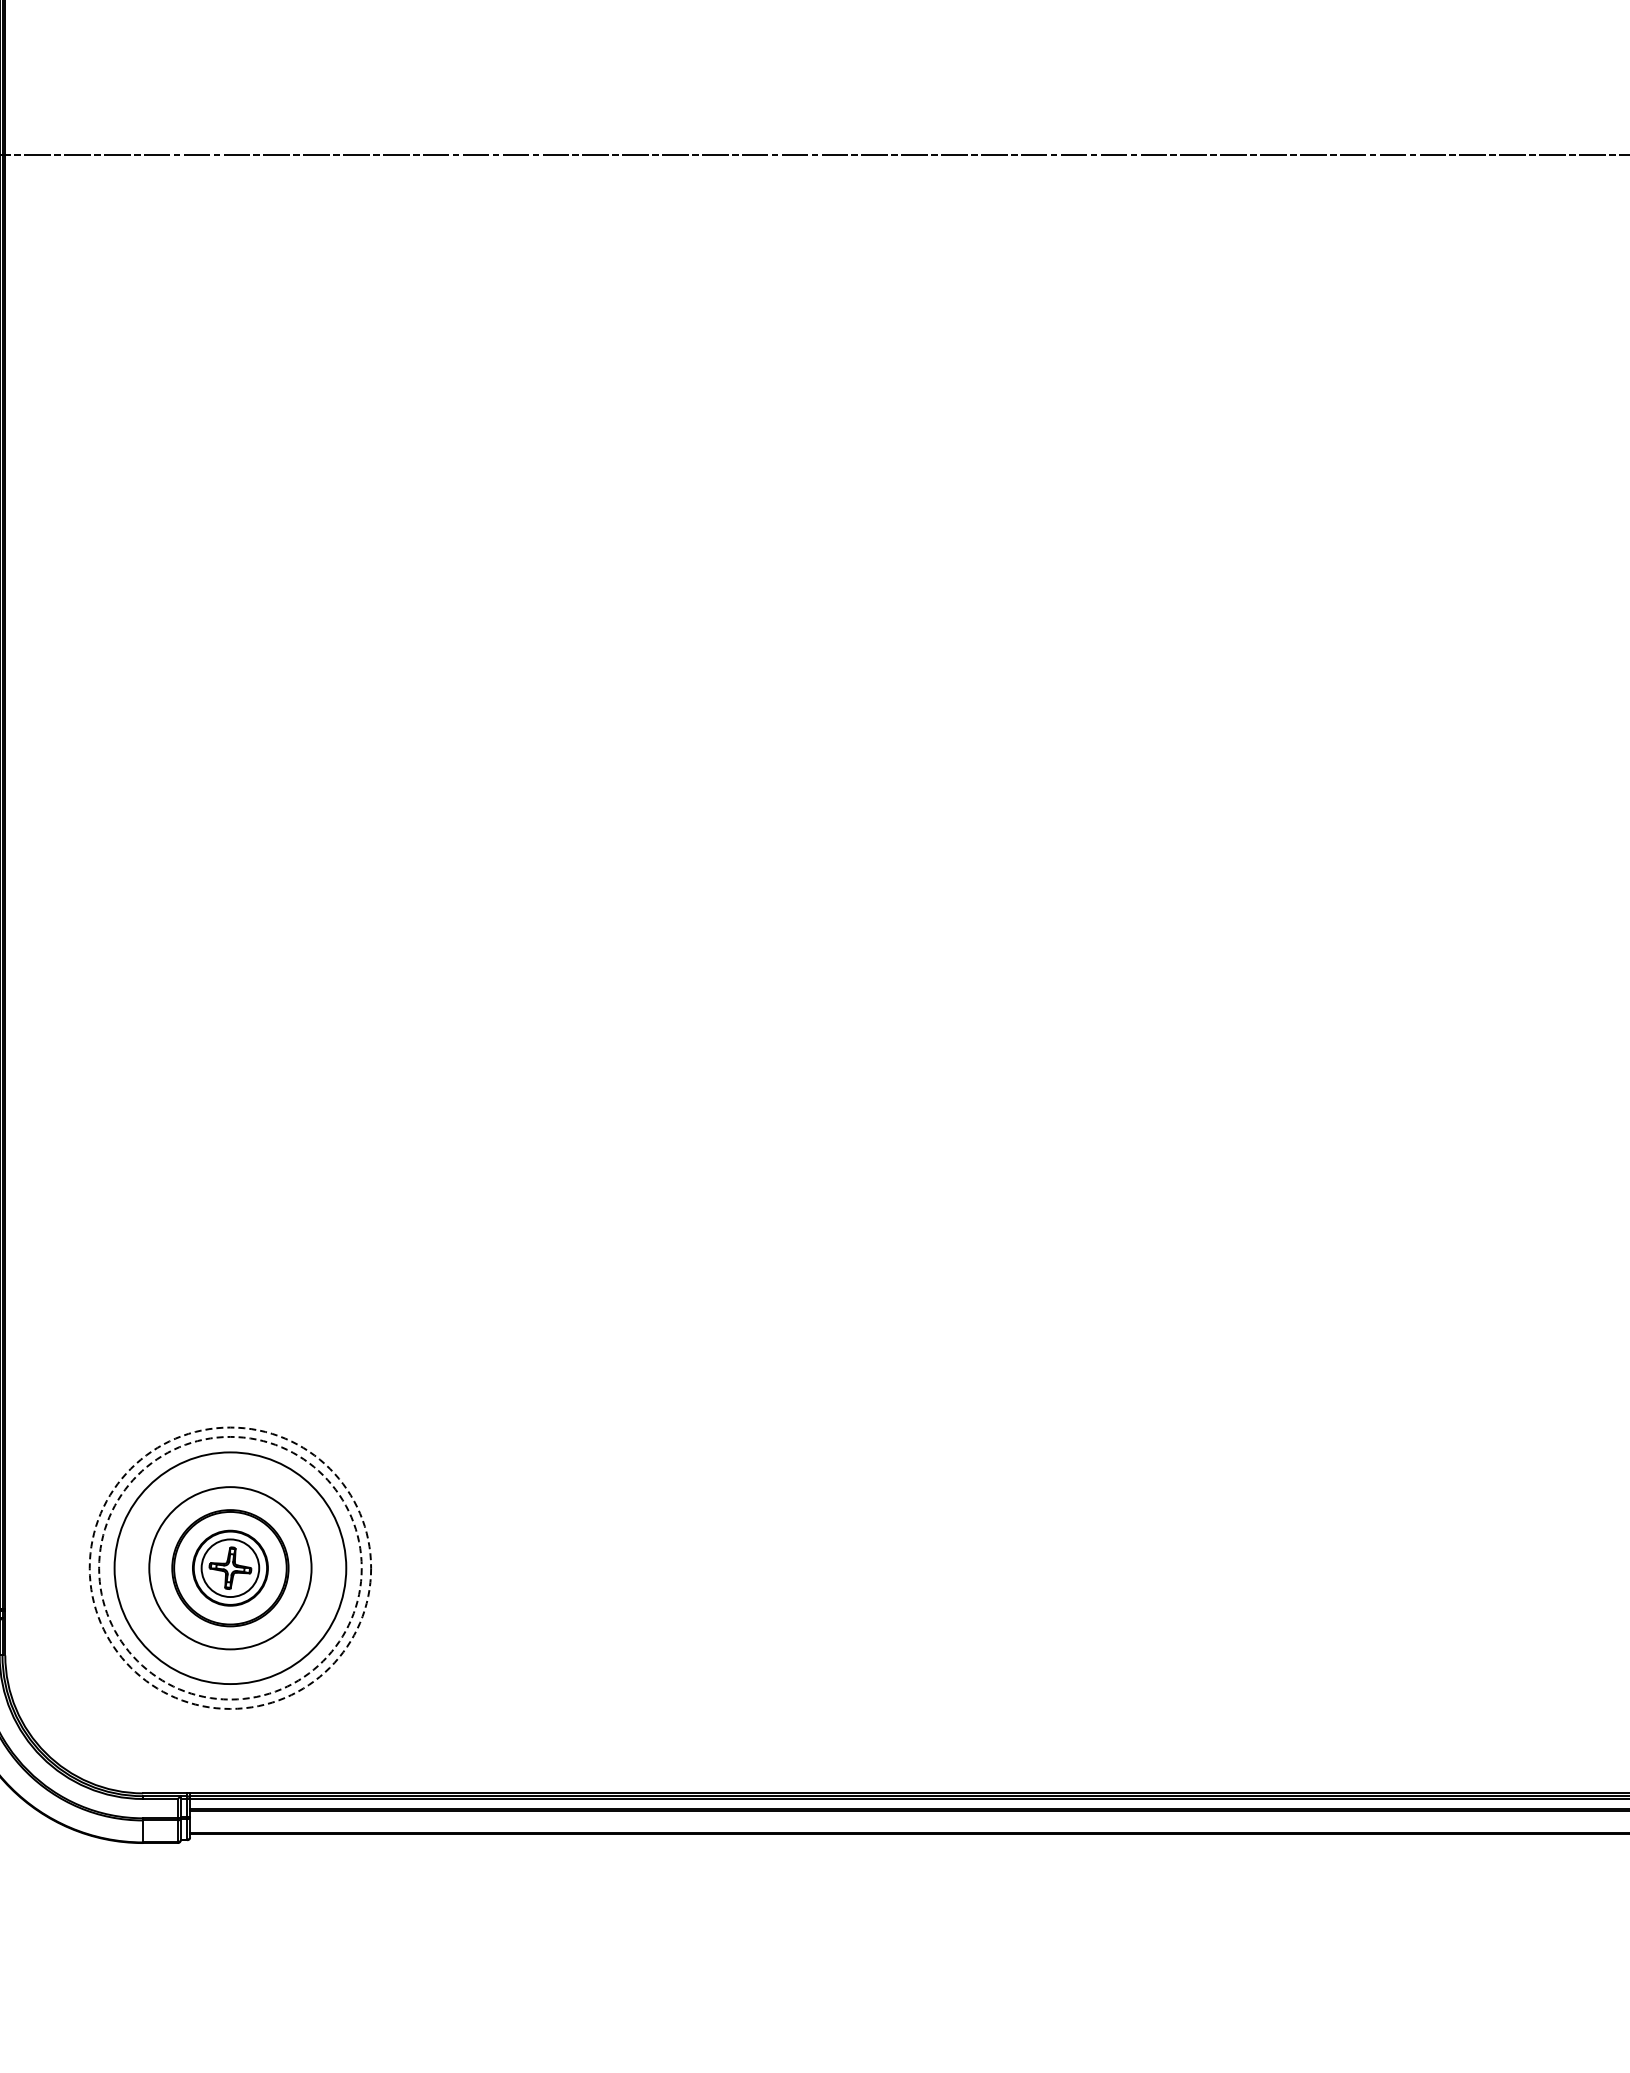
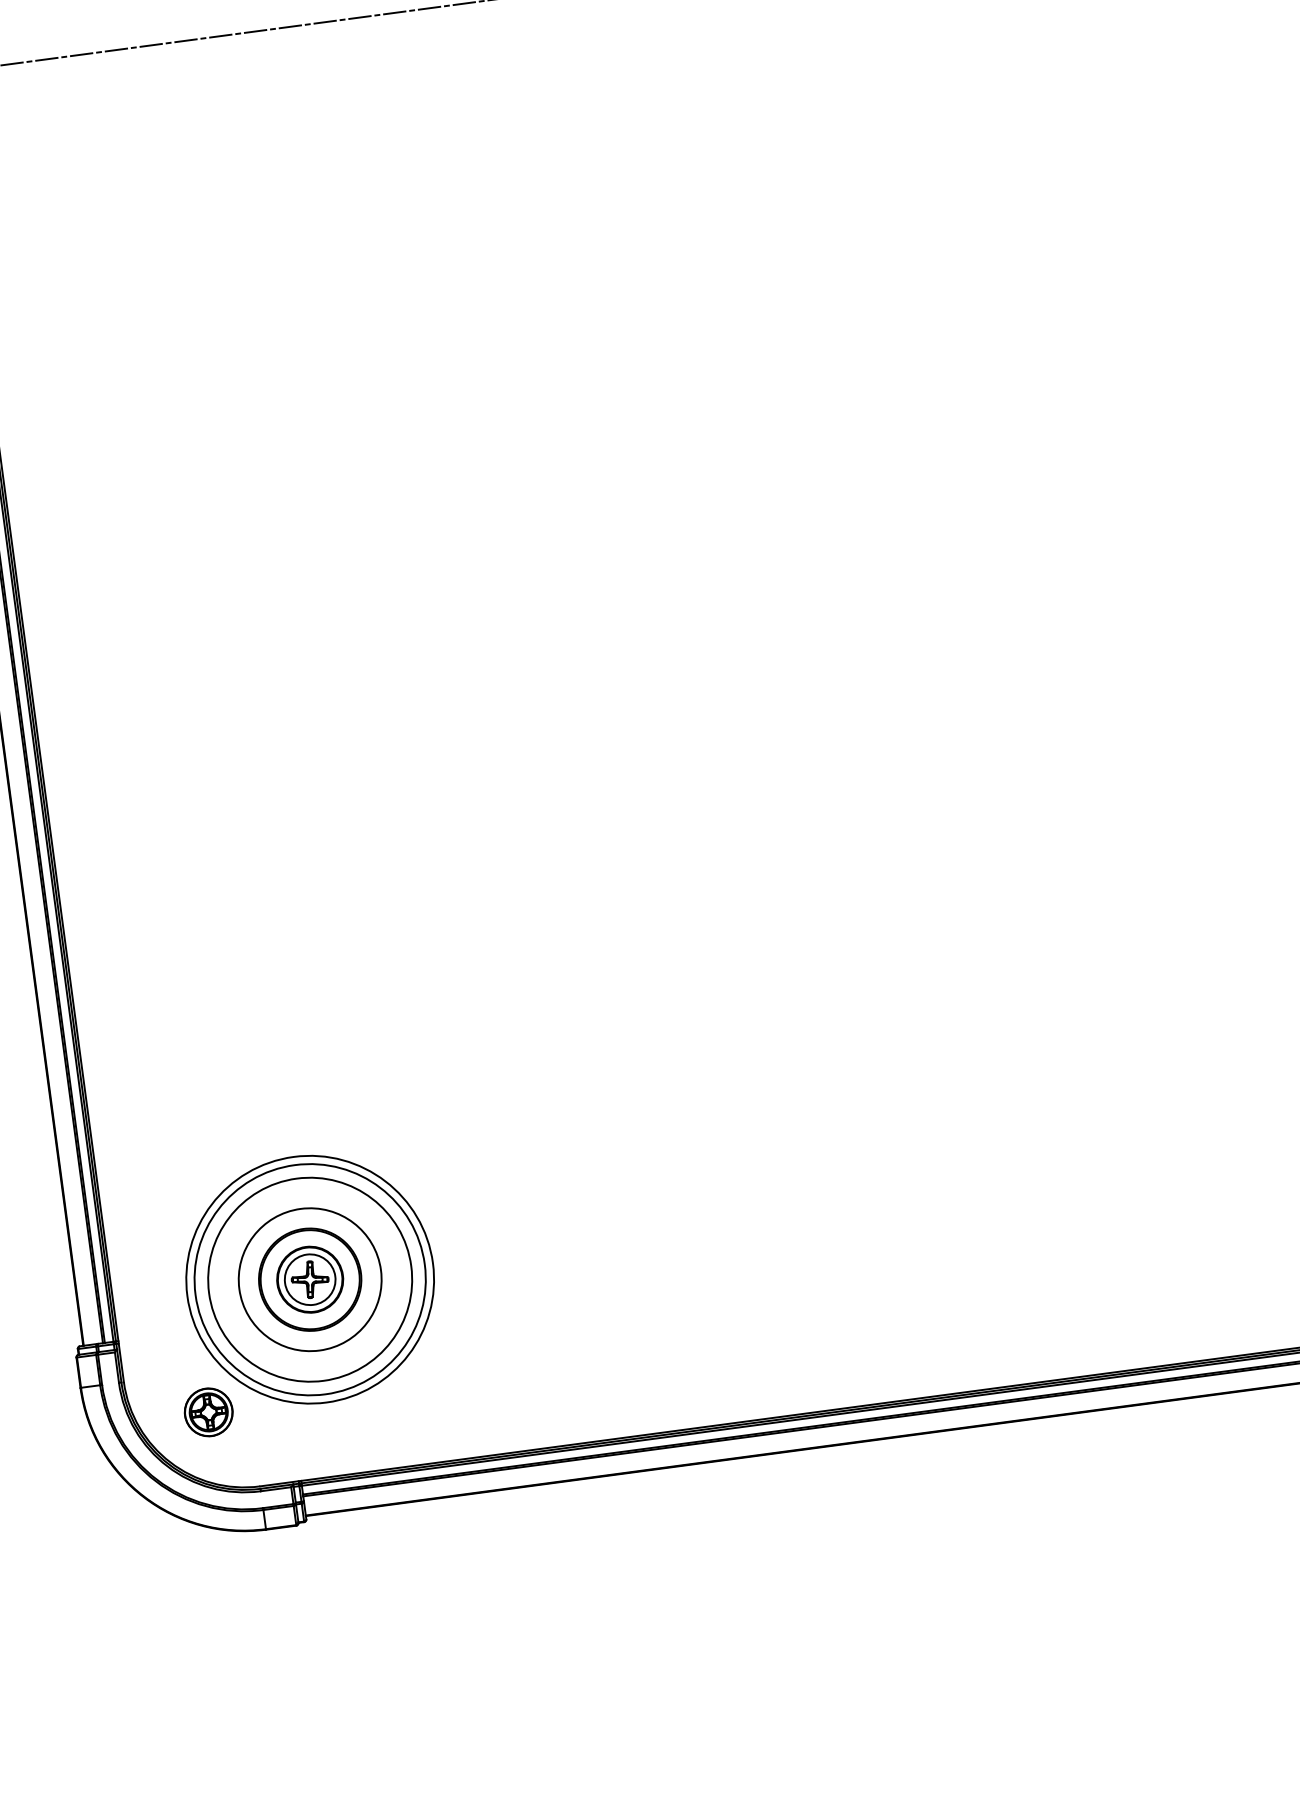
circle: (230, 1567) -> (310, 1279), dashed -> solid
circle: (230, 1567) -> (310, 1279), dashed -> solid
part: (96, 1702) -> (208, 1412), added

